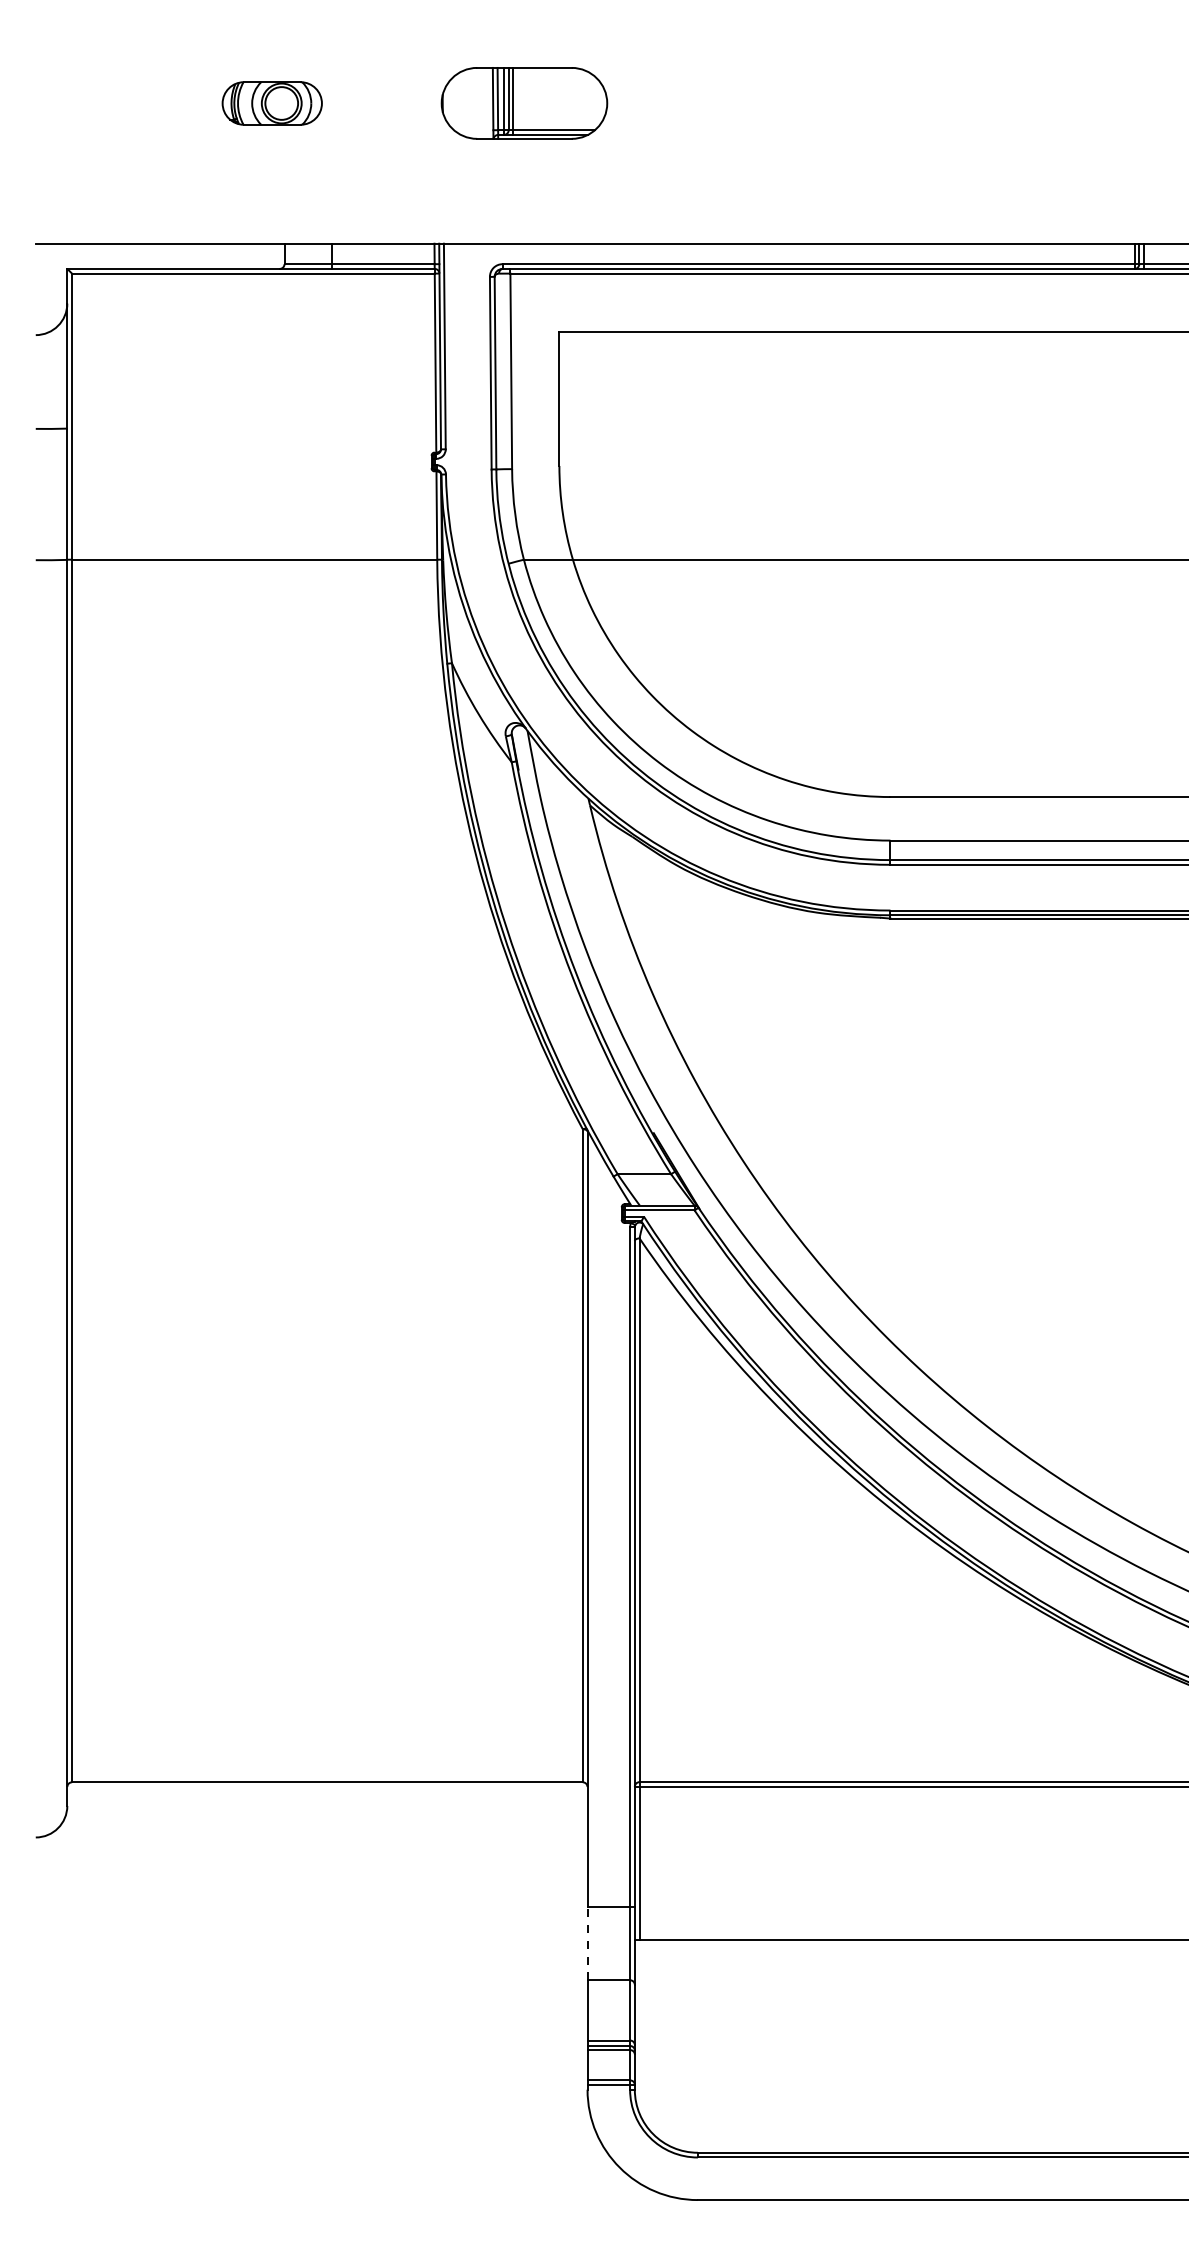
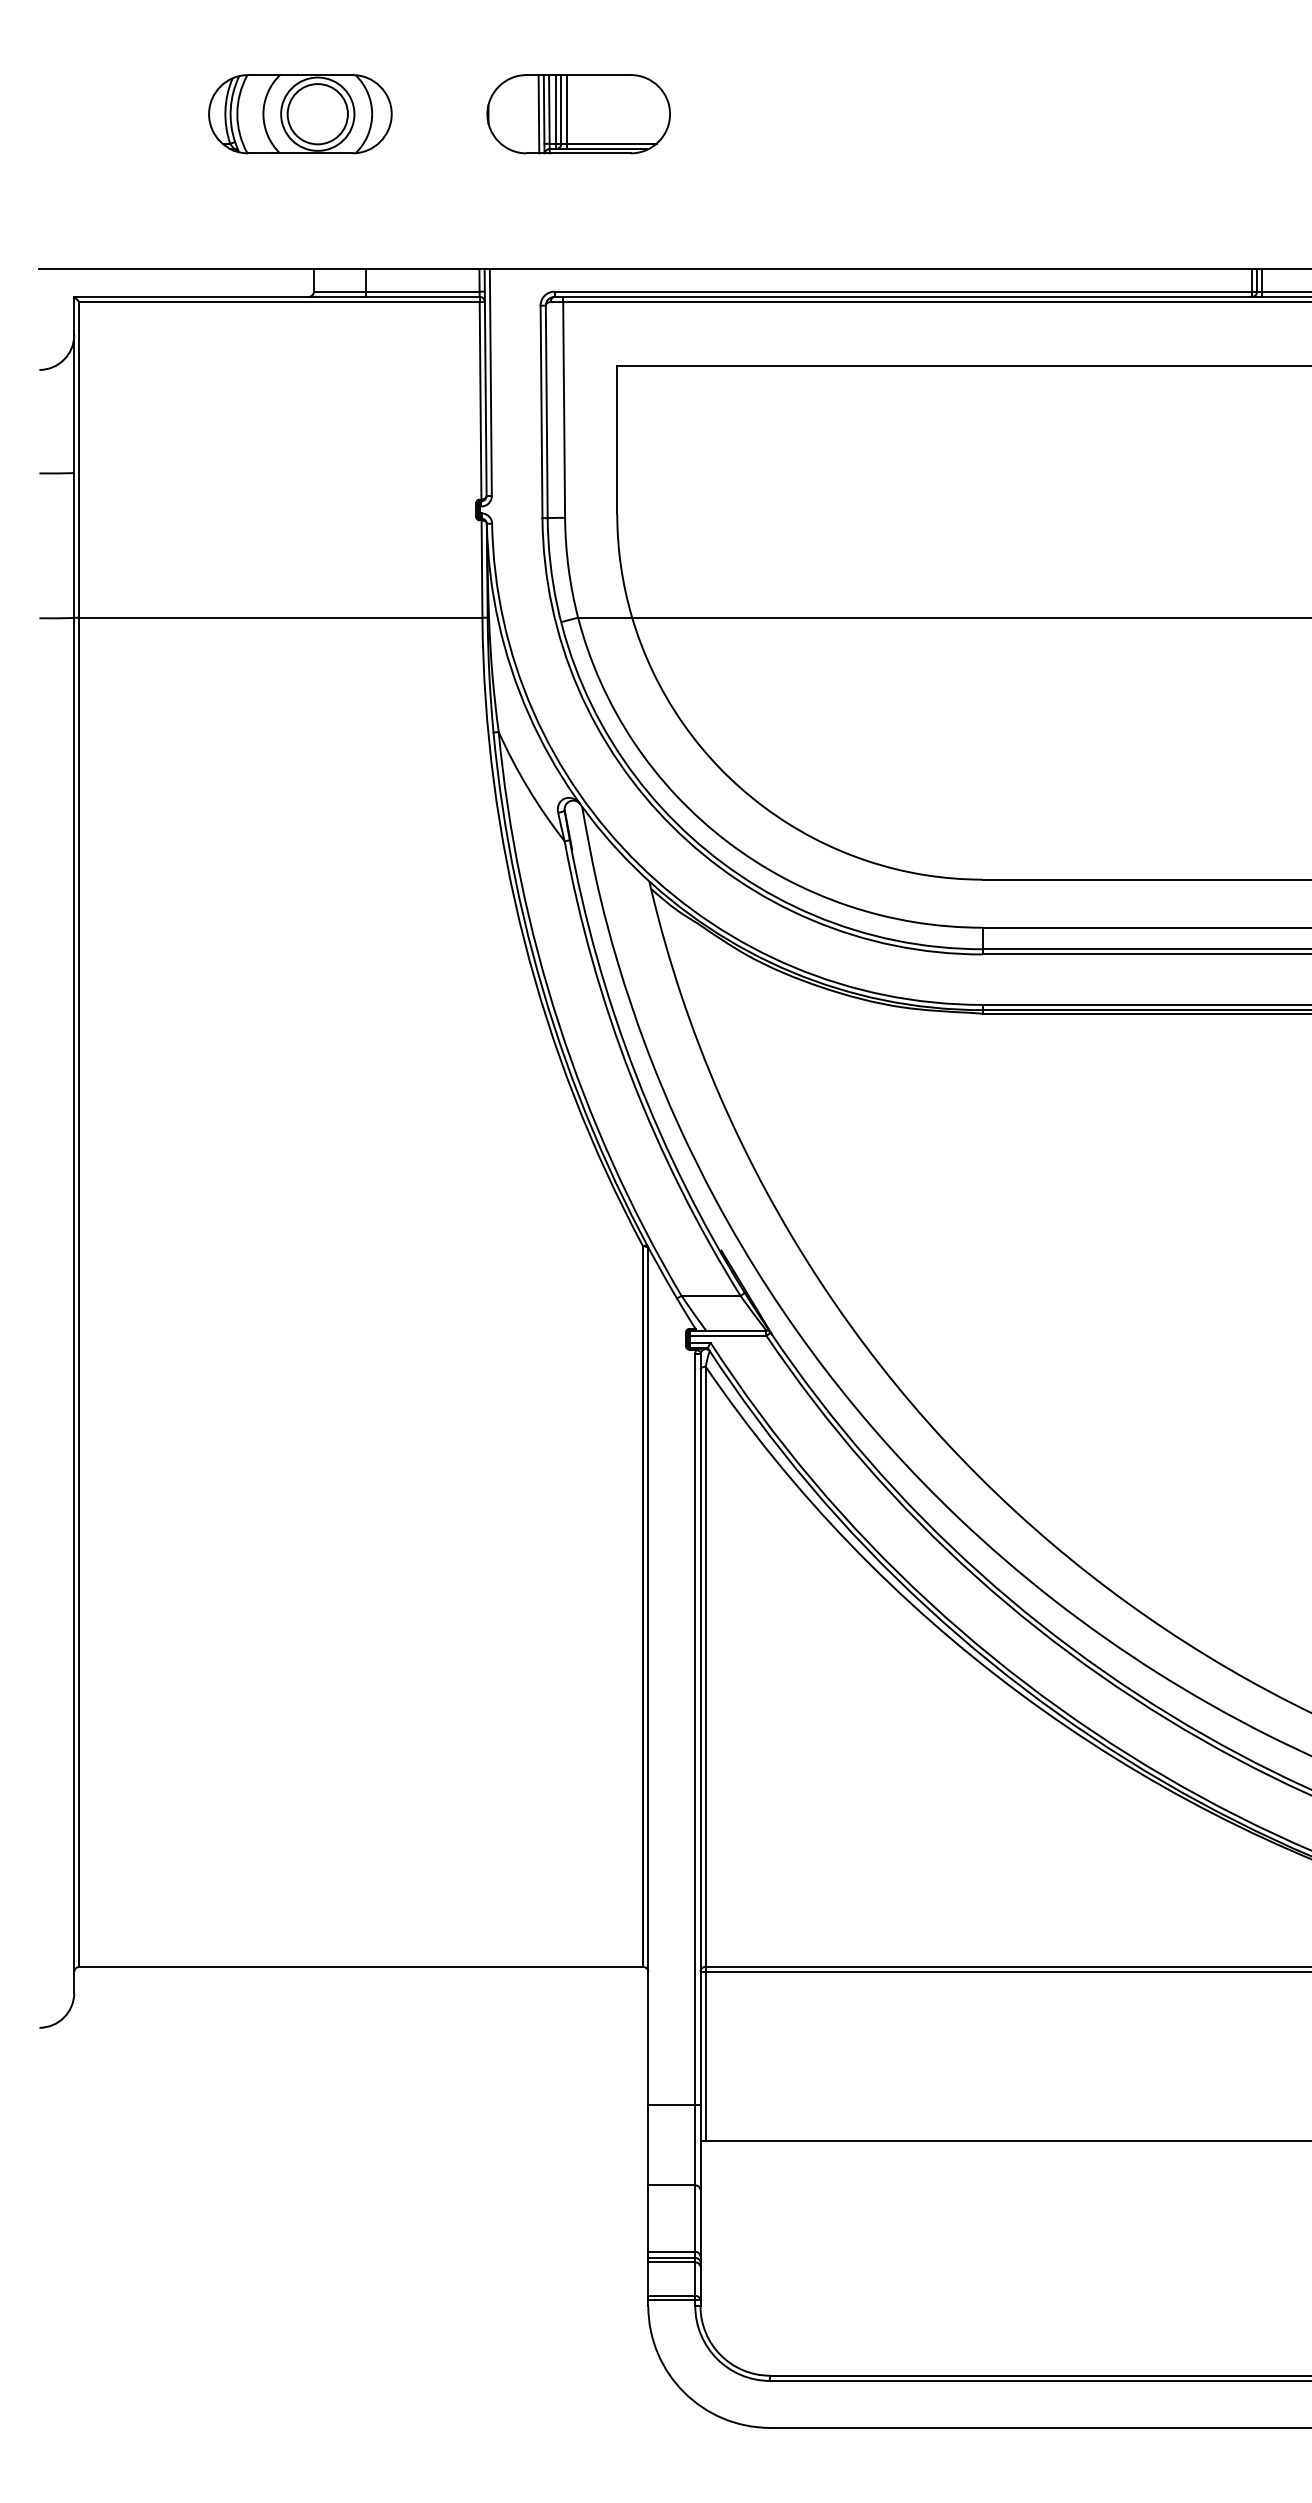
part: (272, 103) -> (300, 114), size x1.67
line: (488, 103) -> (538, 114), added
line: (587, 1943) -> (648, 2144), dashed -> solid

